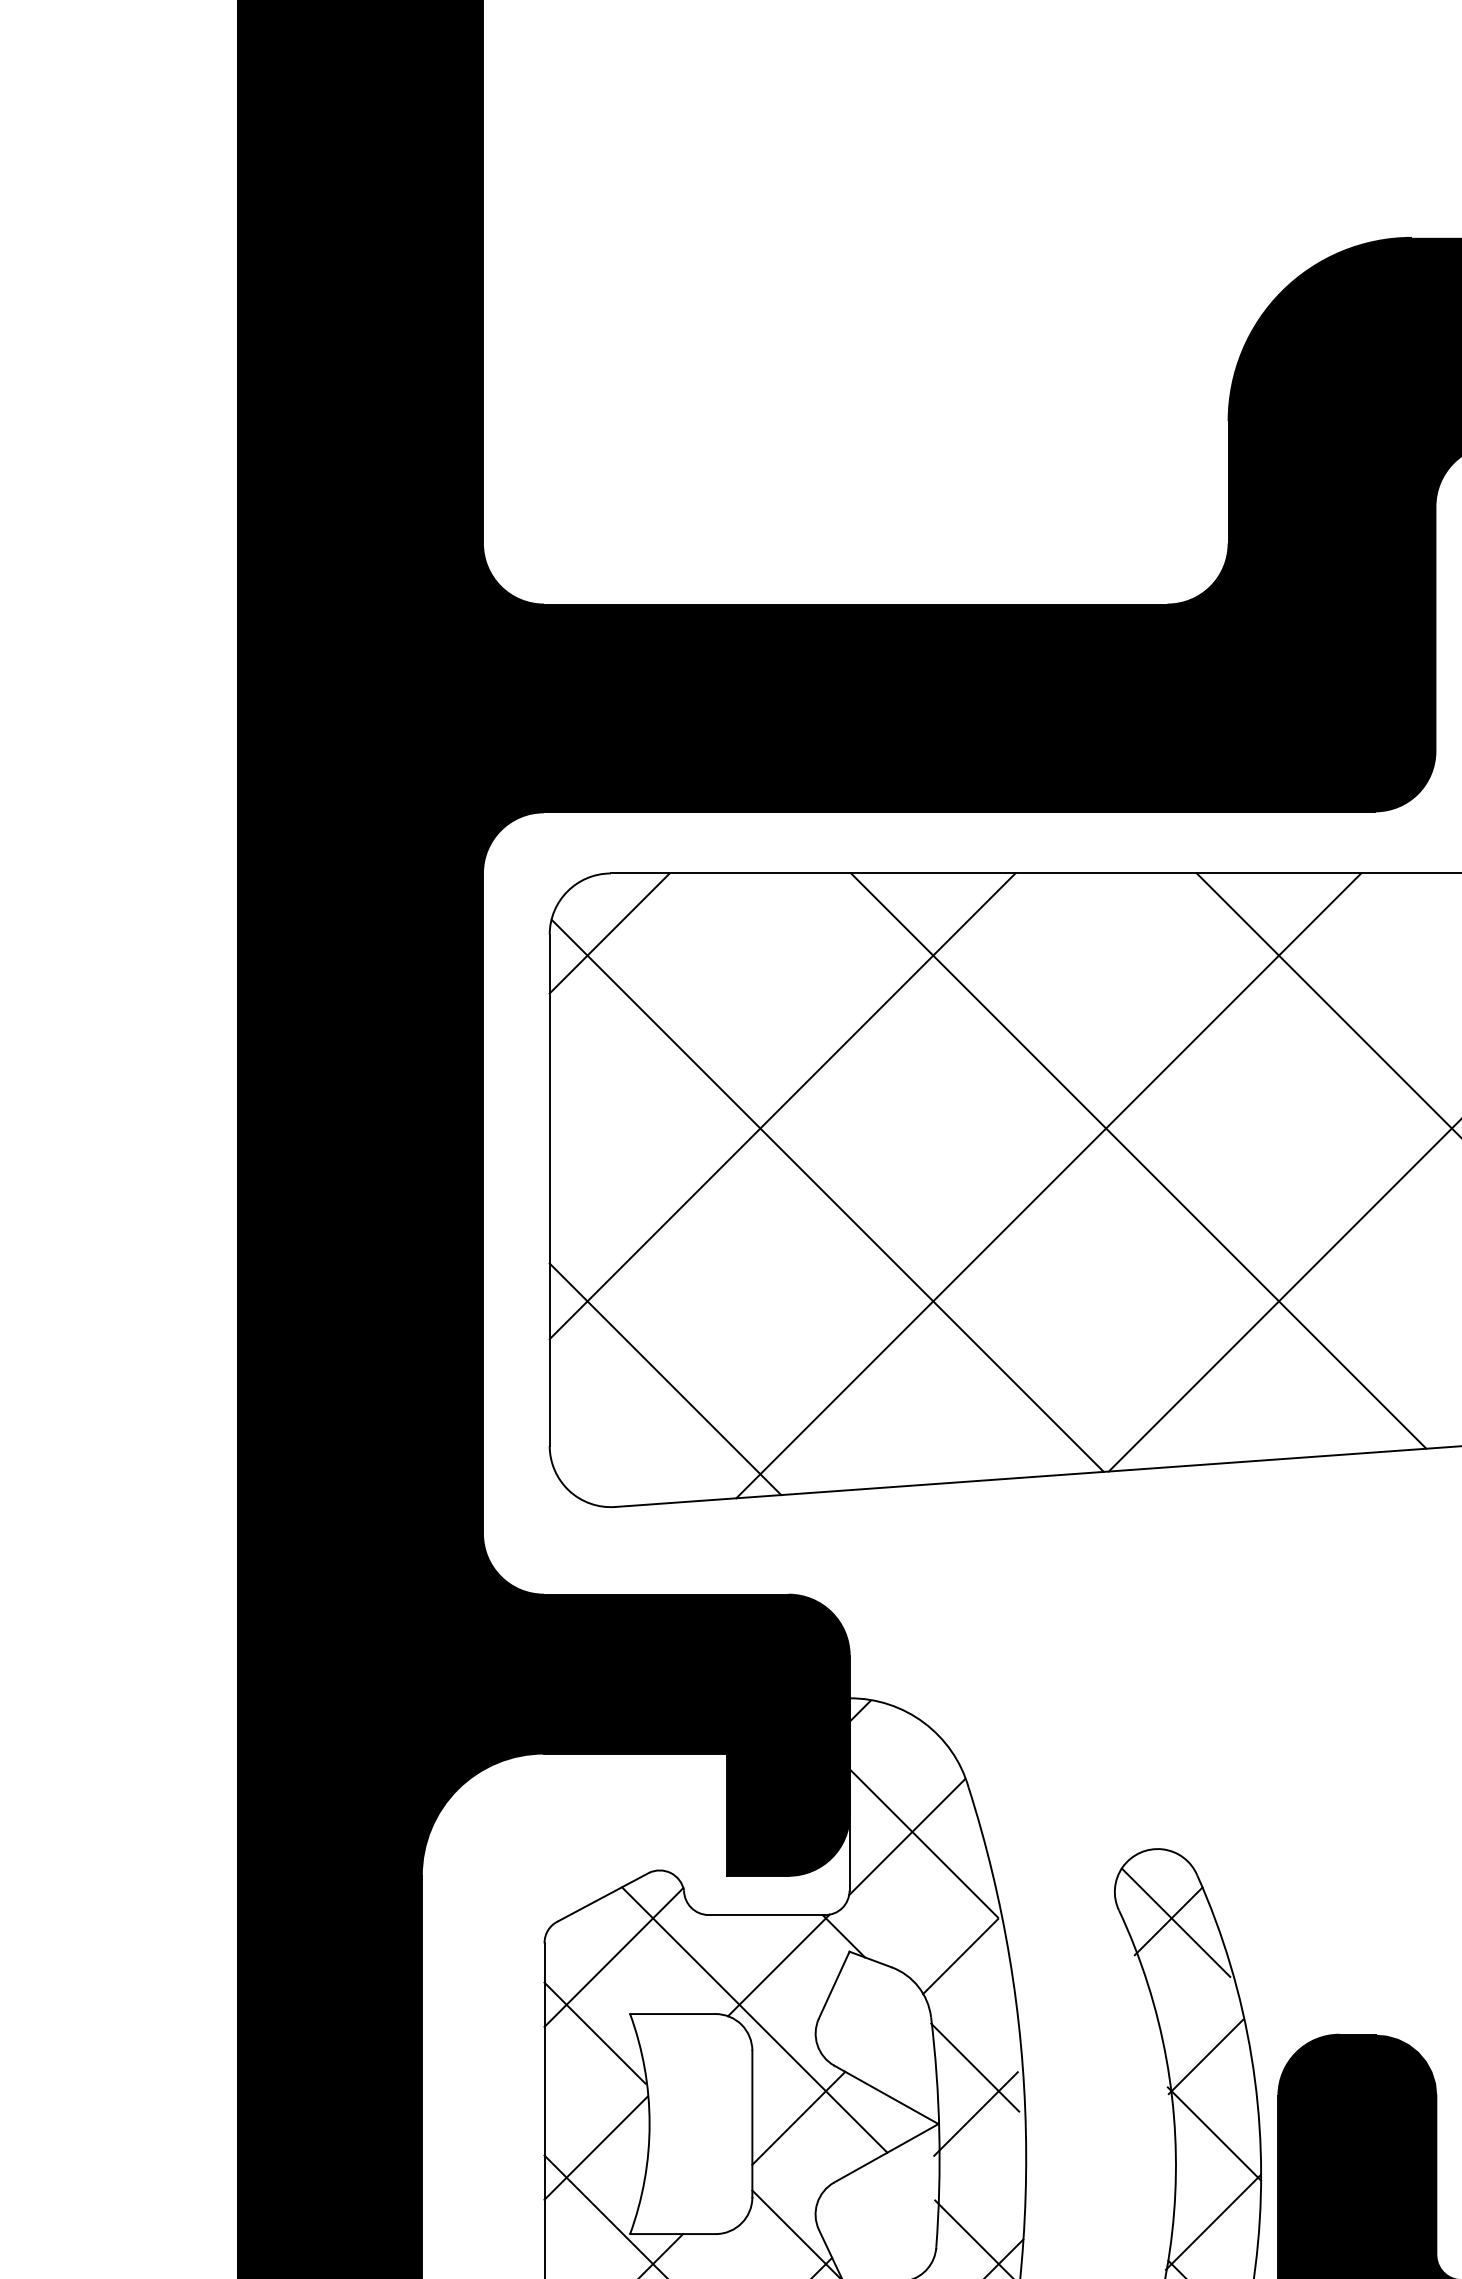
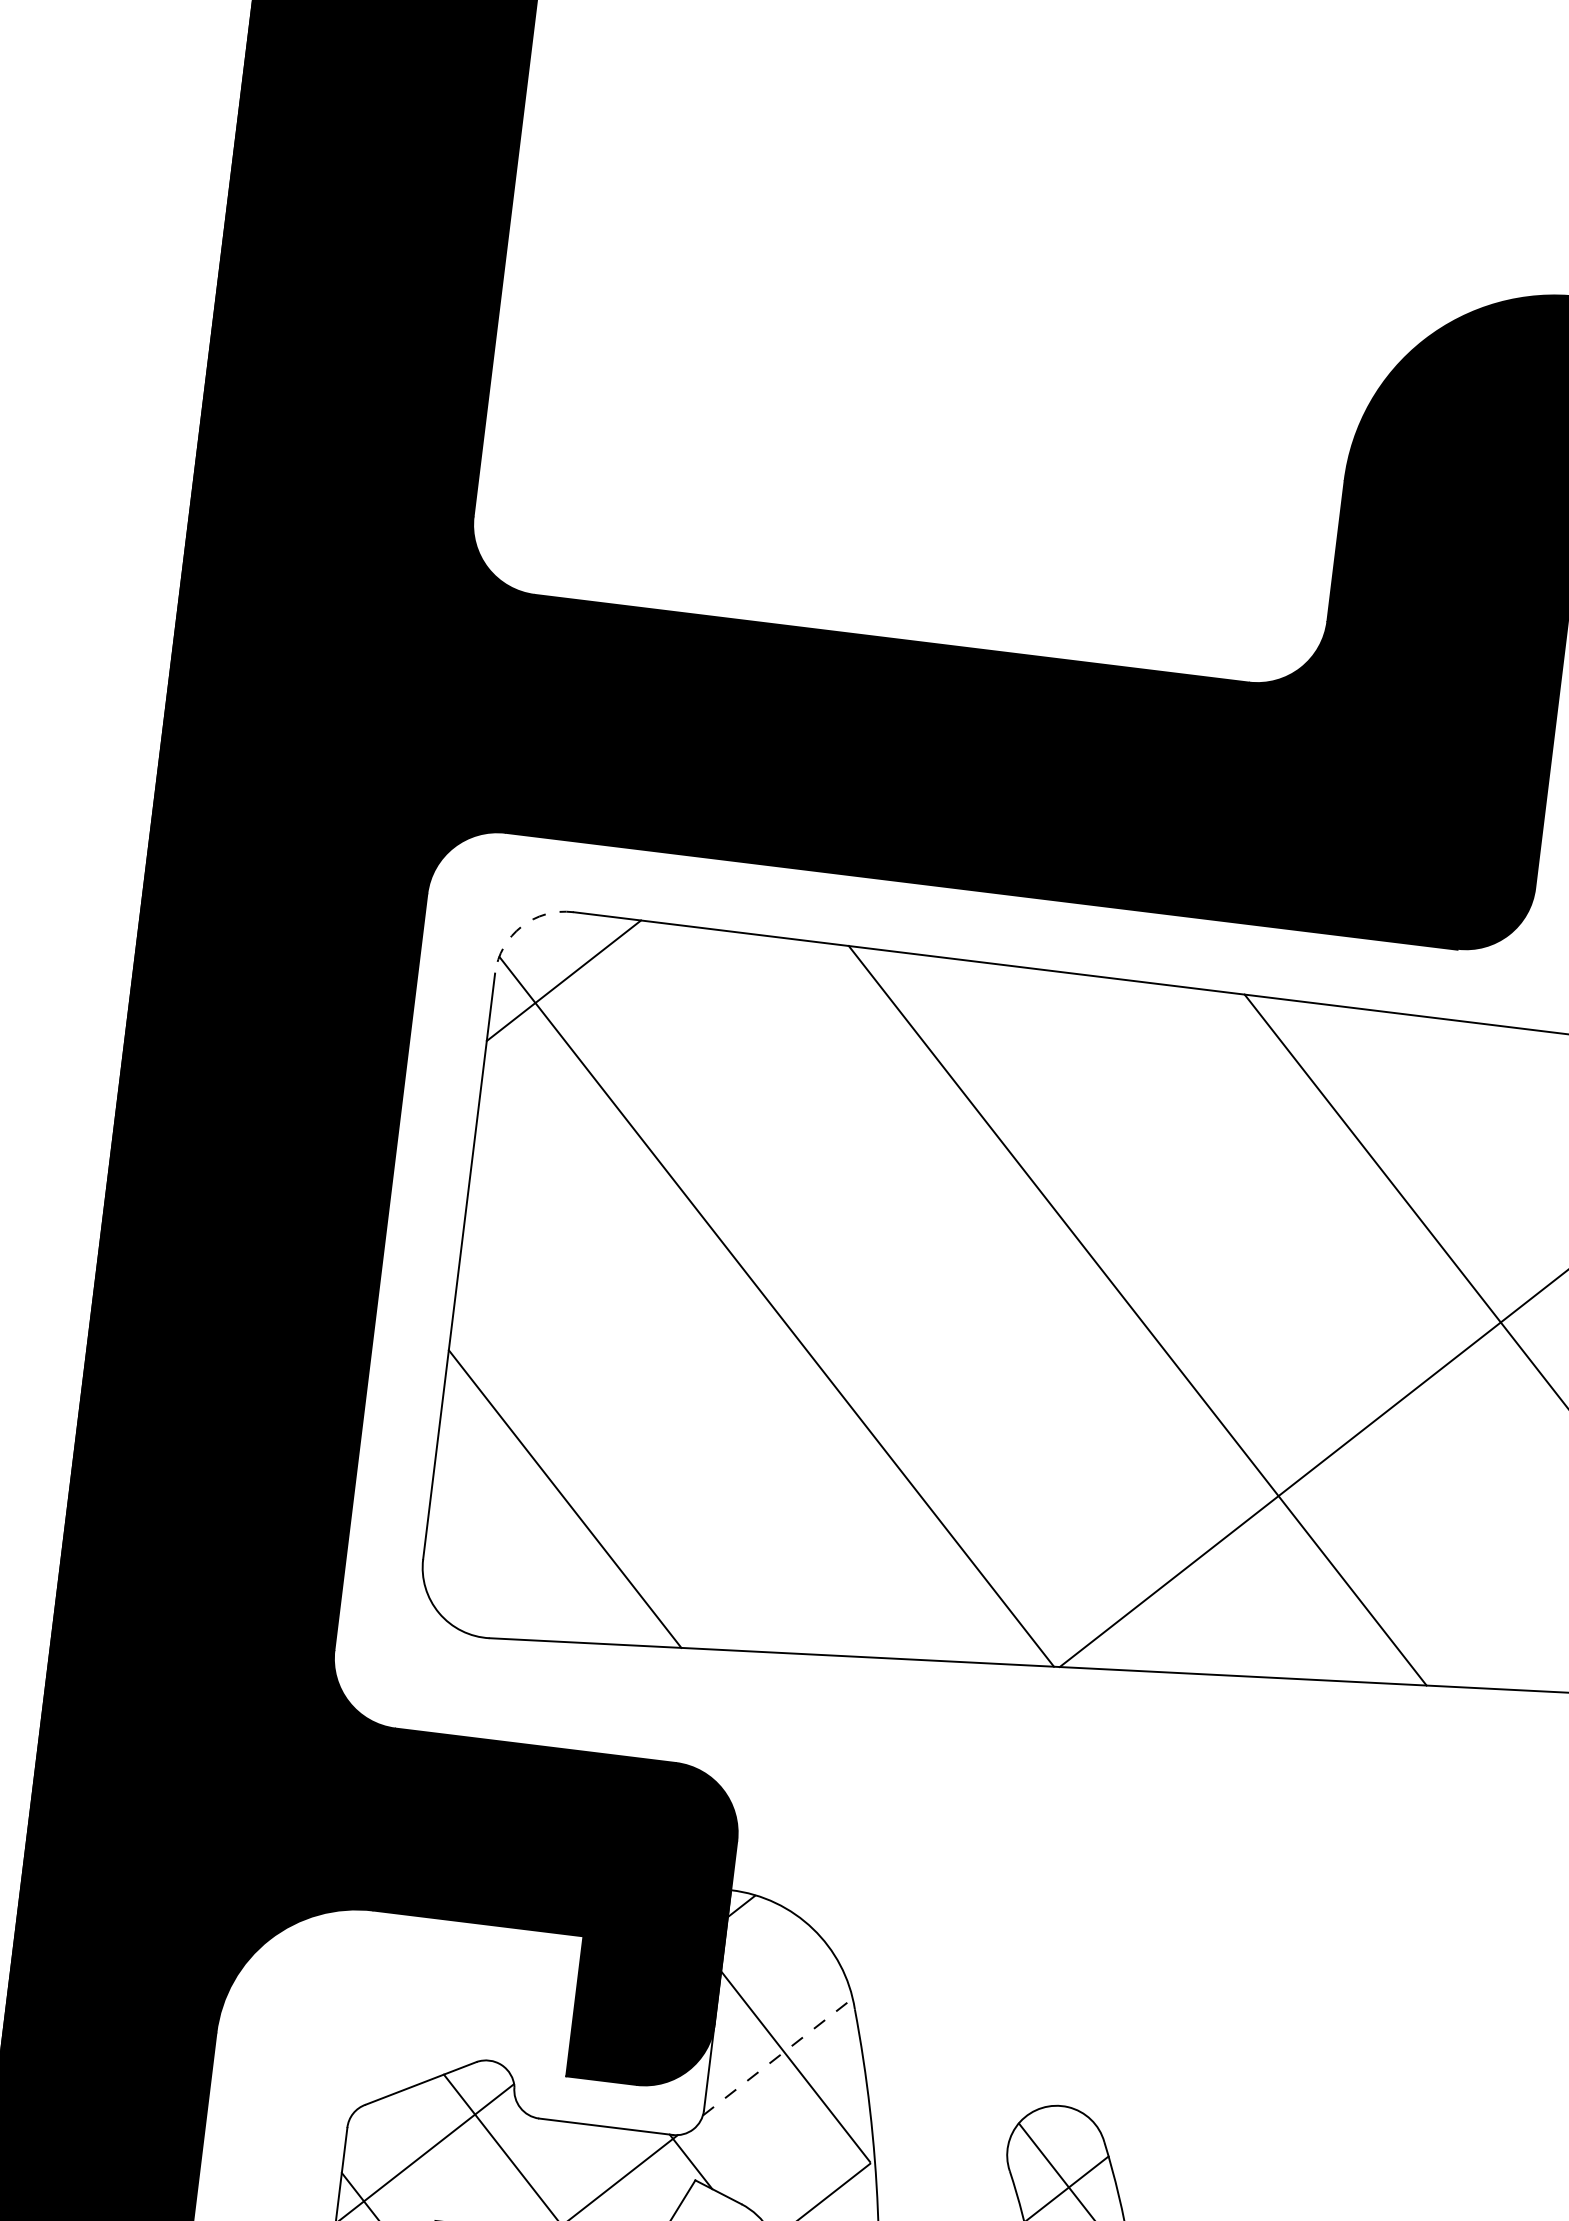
arc: (567, 891) -> (521, 926), solid -> dashed
line: (782, 1106) -> (737, 1203), removed
line: (1048, 1185) -> (1030, 1331), removed
line: (907, 1836) -> (777, 2056), solid -> dashed

